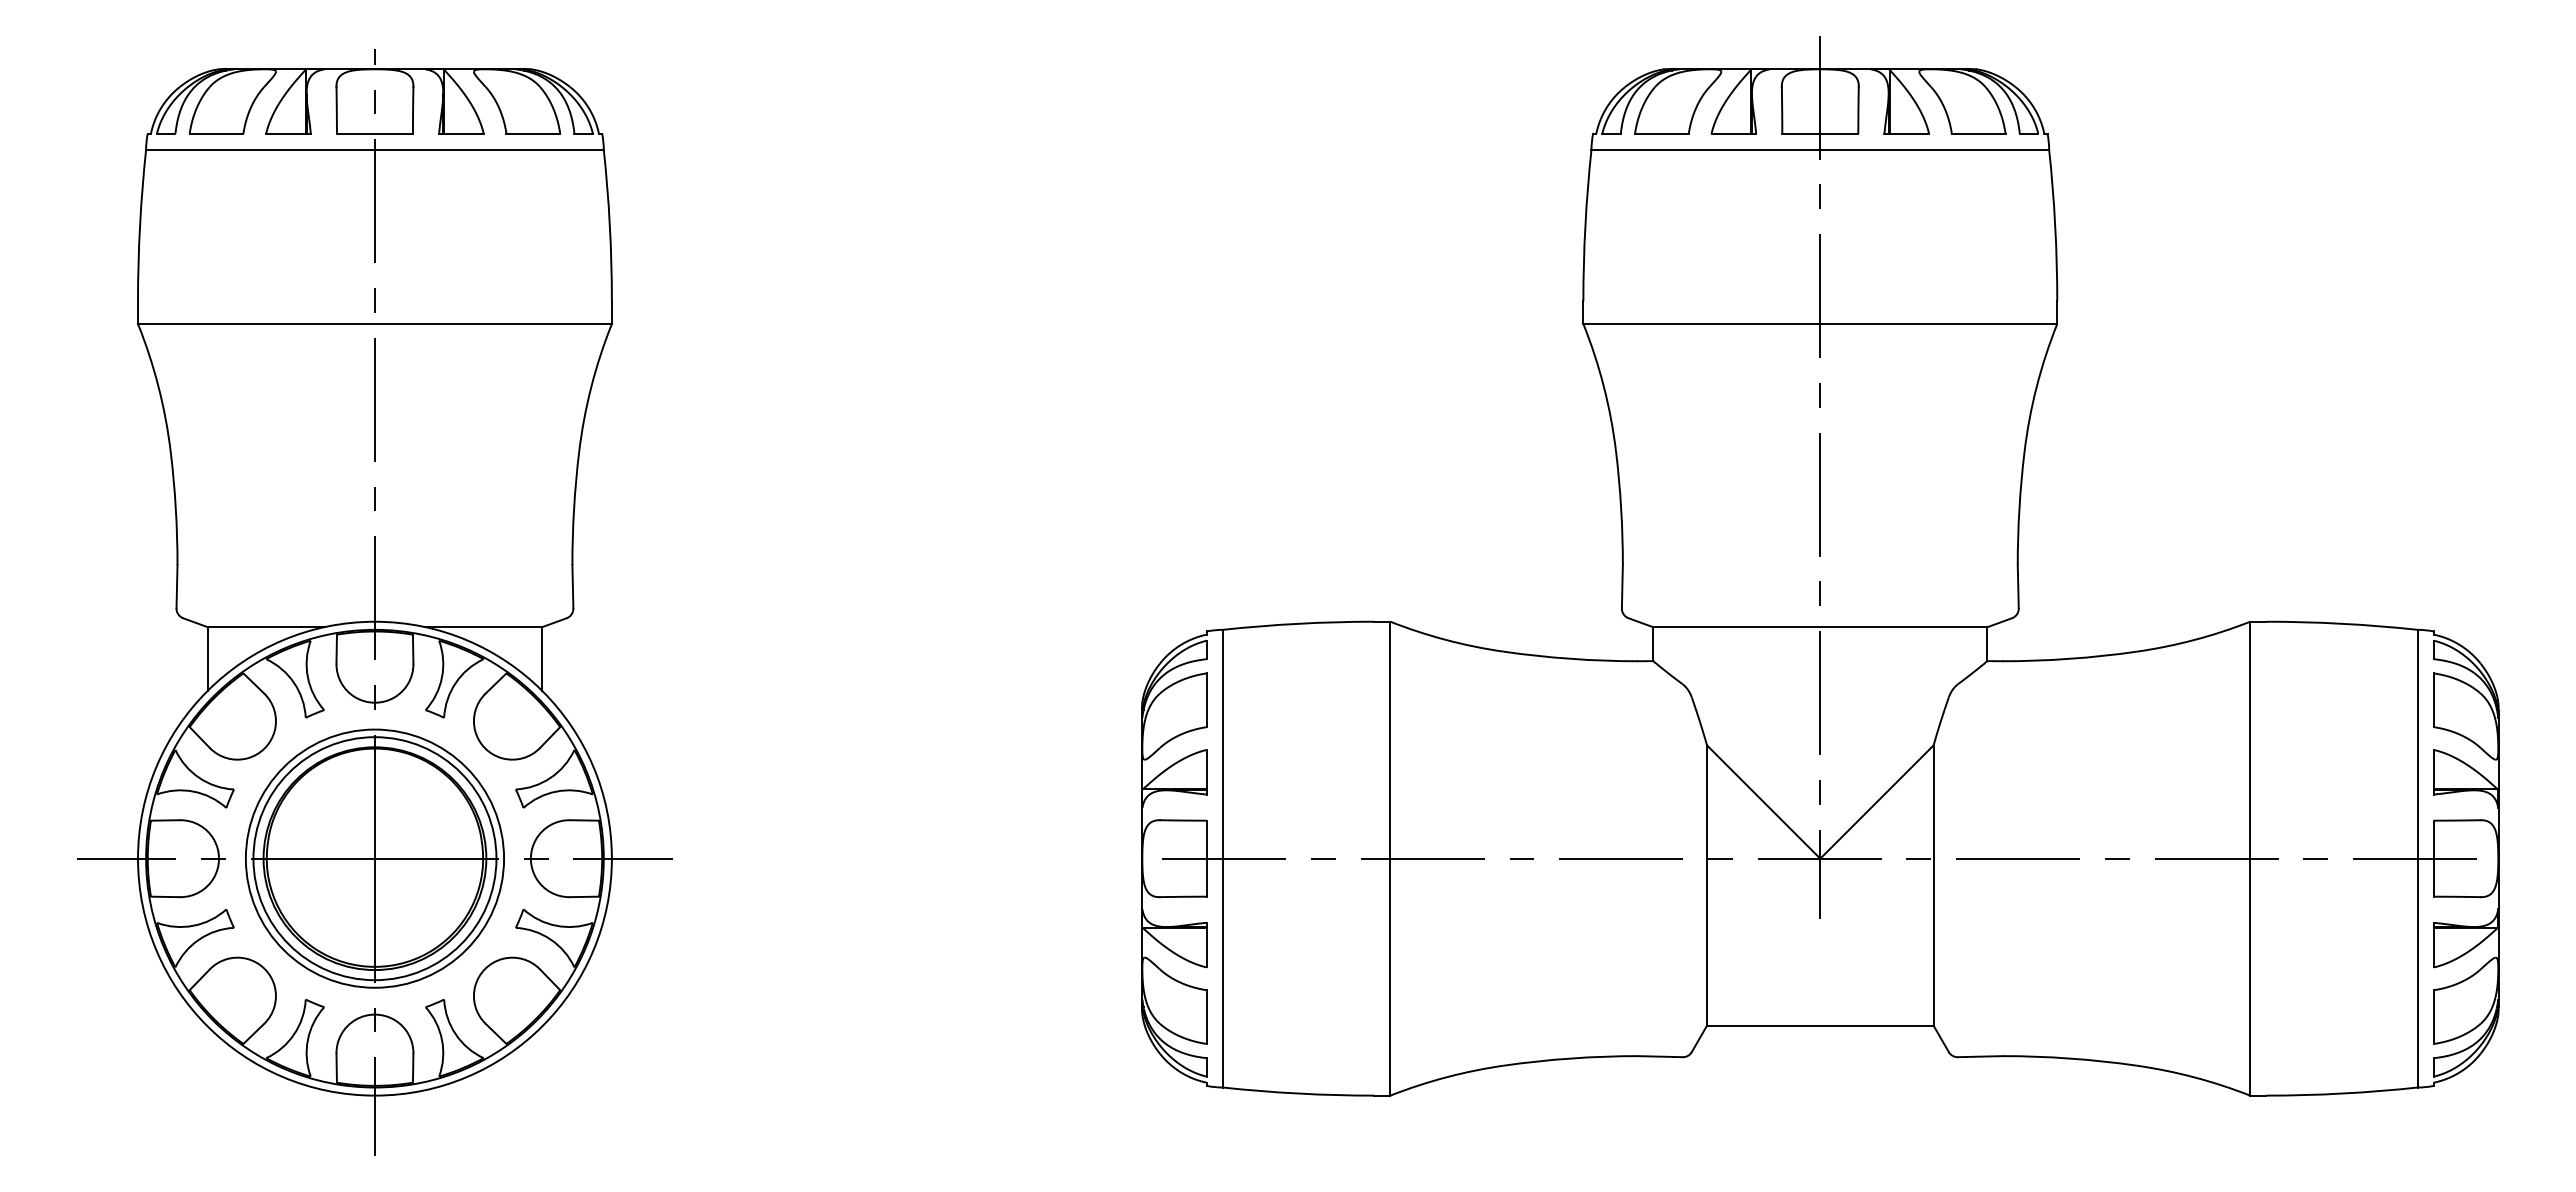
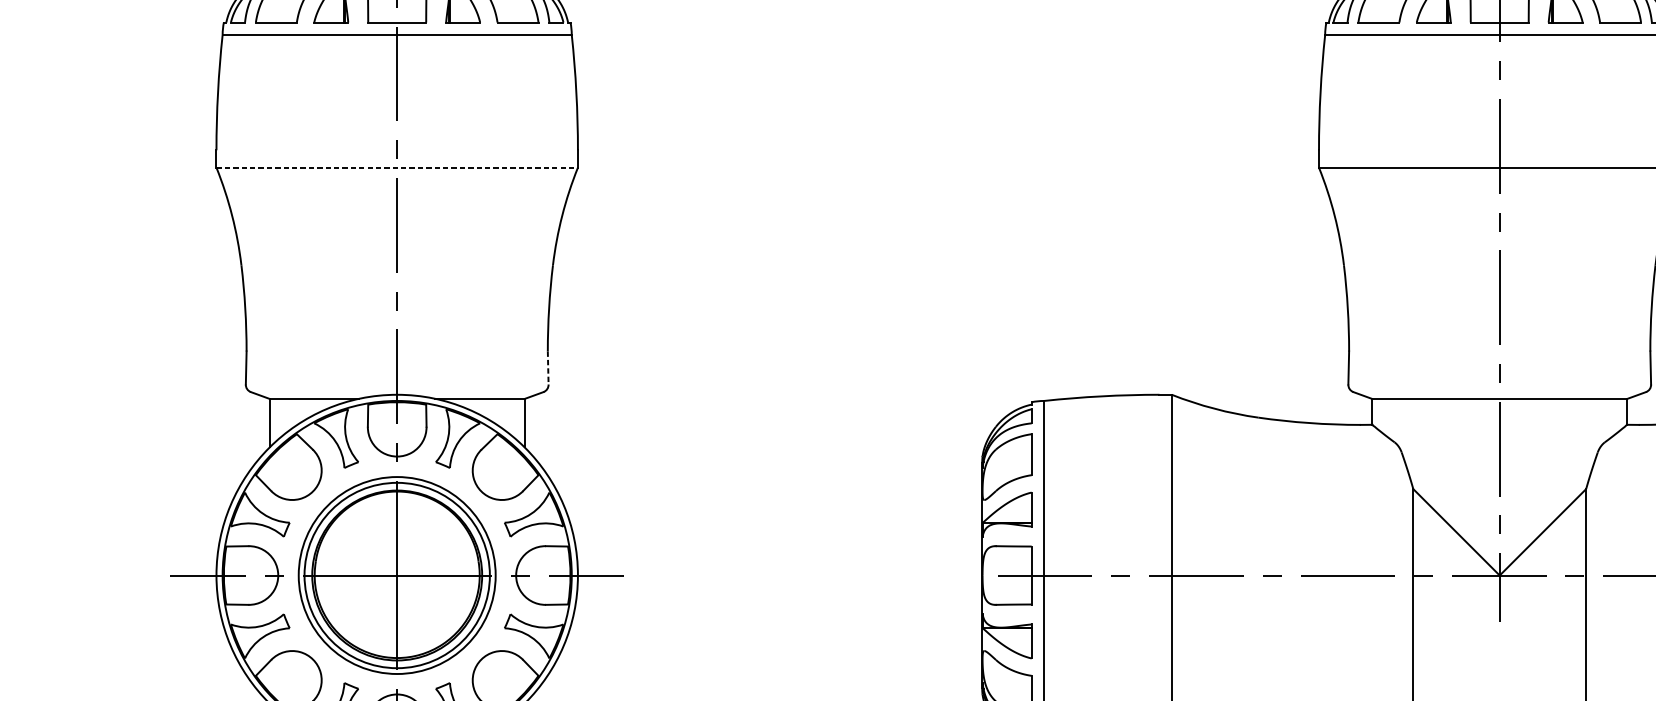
line: (374, 324) -> (396, 168), solid -> dashed
line: (572, 586) -> (547, 367), solid -> dashed

